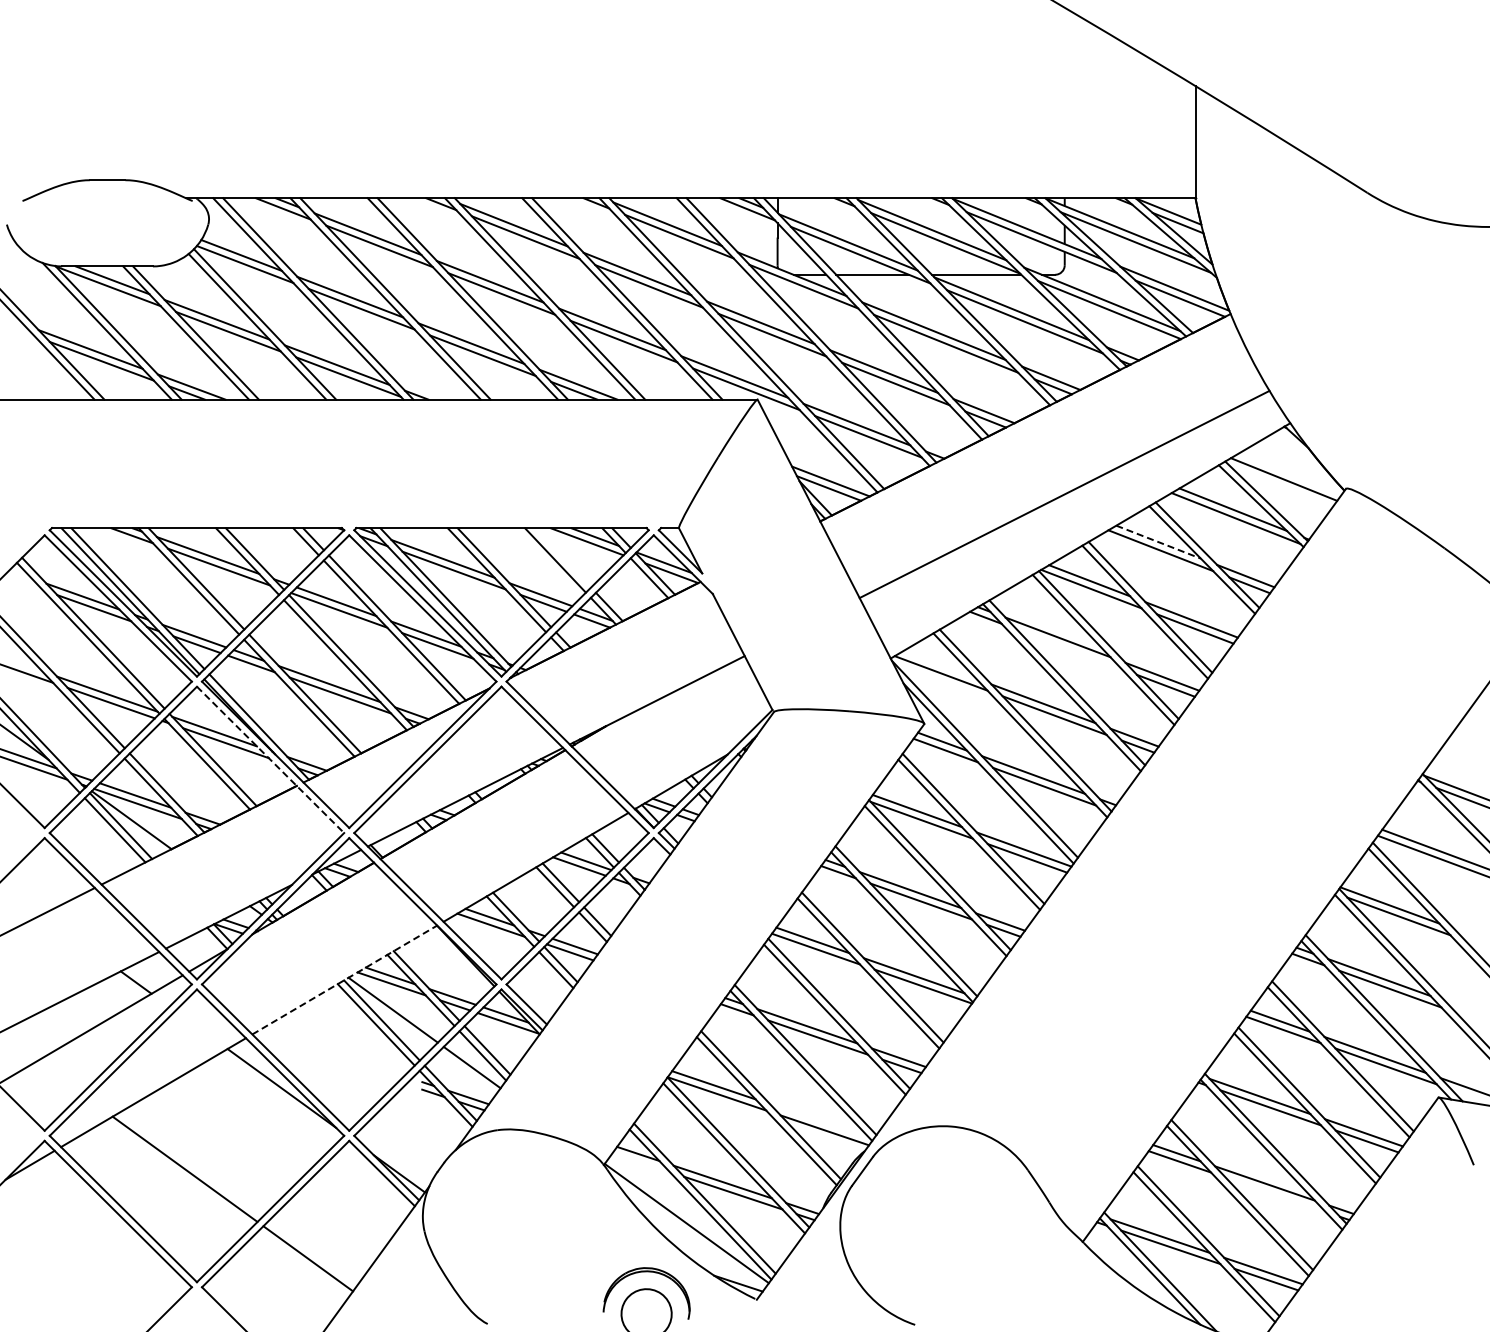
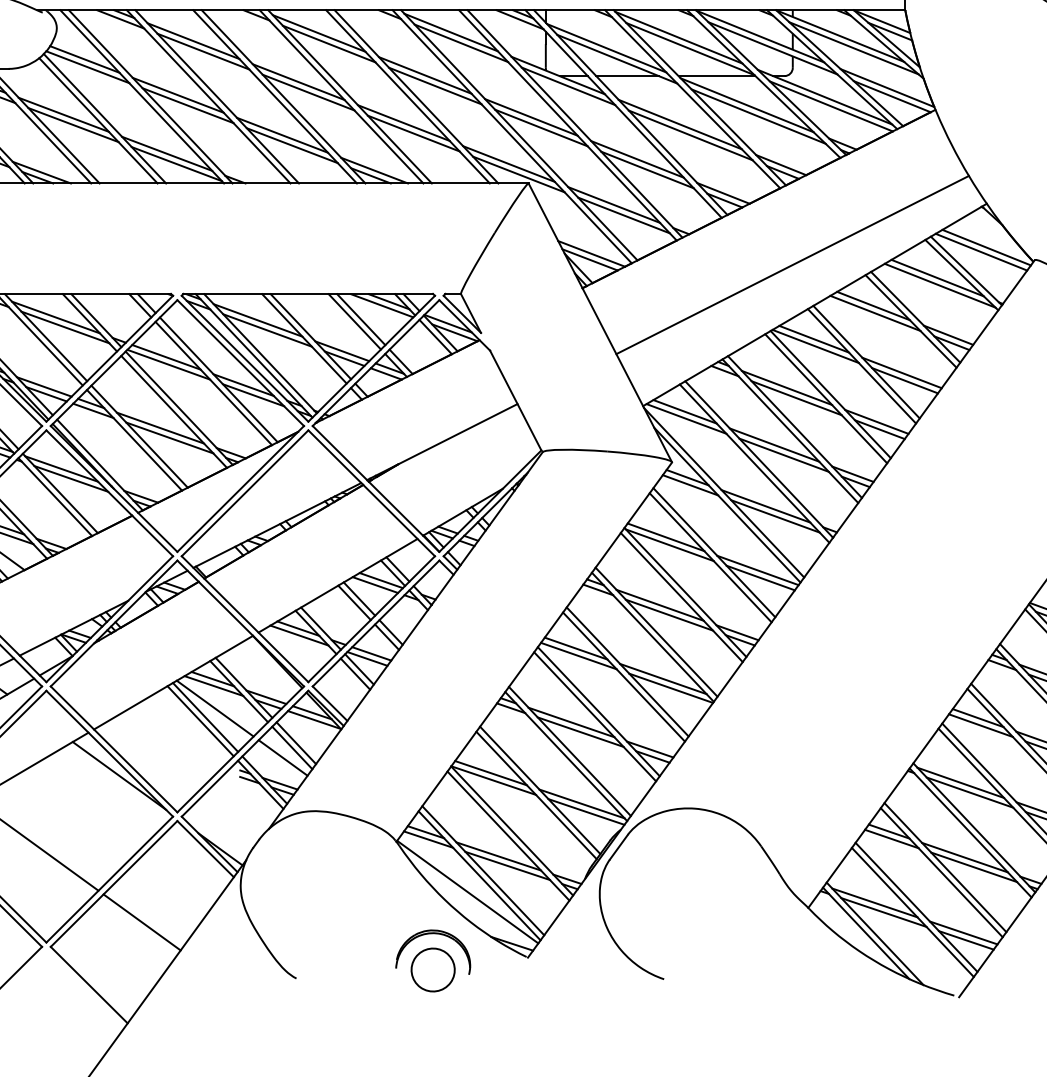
line: (1289, 473) -> (986, 247), added
line: (1159, 542) -> (874, 306), dashed -> solid
line: (563, 557) -> (361, 319), added
line: (1068, 649) -> (796, 398), added
line: (939, 664) -> (685, 411), added
line: (270, 759) -> (109, 492), dashed -> solid
line: (345, 979) -> (174, 682), dashed -> solid
line: (819, 1120) -> (581, 803), added
line: (640, 1162) -> (427, 839), added
line: (1275, 1194) -> (974, 867), added

